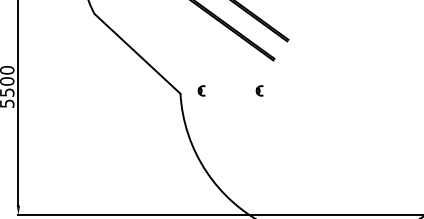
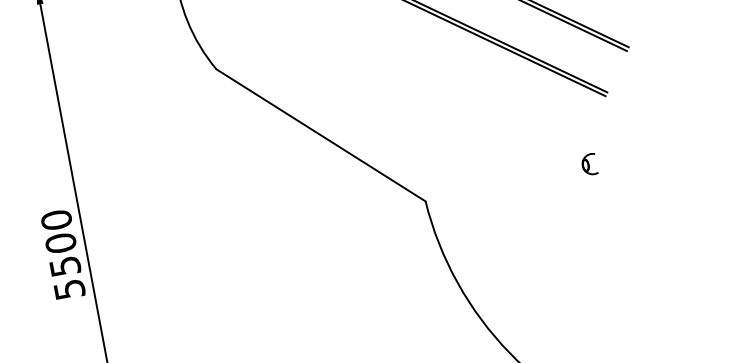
part: (201, 90) -> (468, 186), removed

